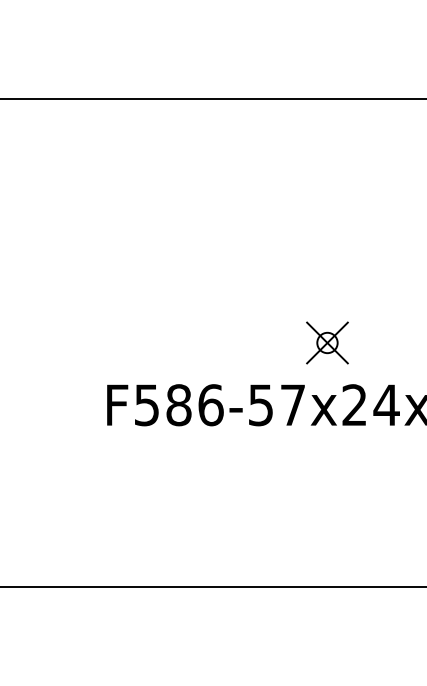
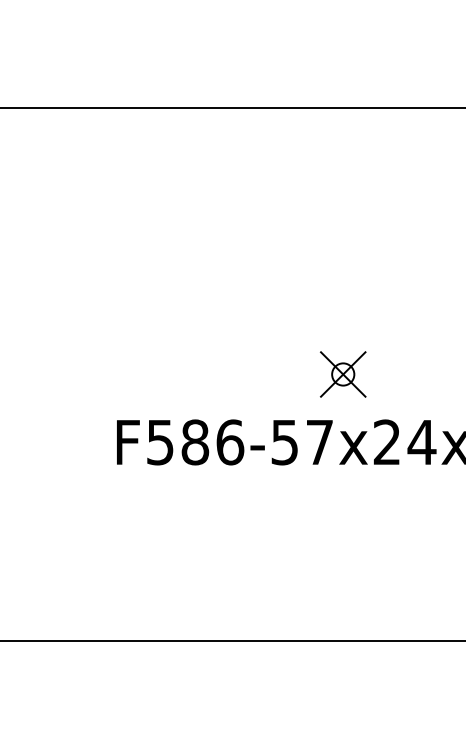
part: (327, 342) -> (343, 373), moved

